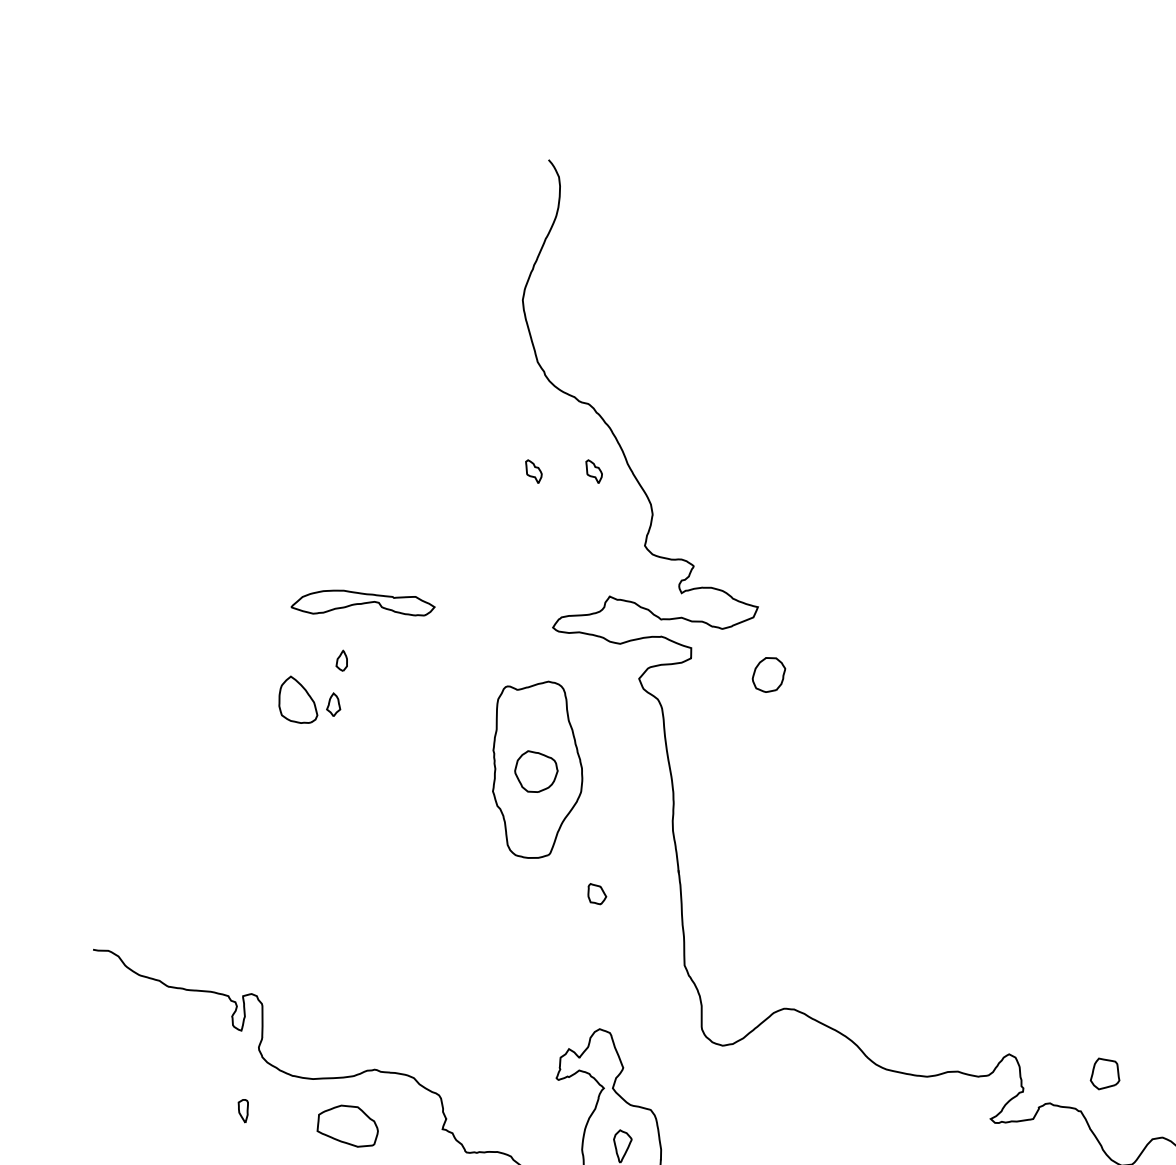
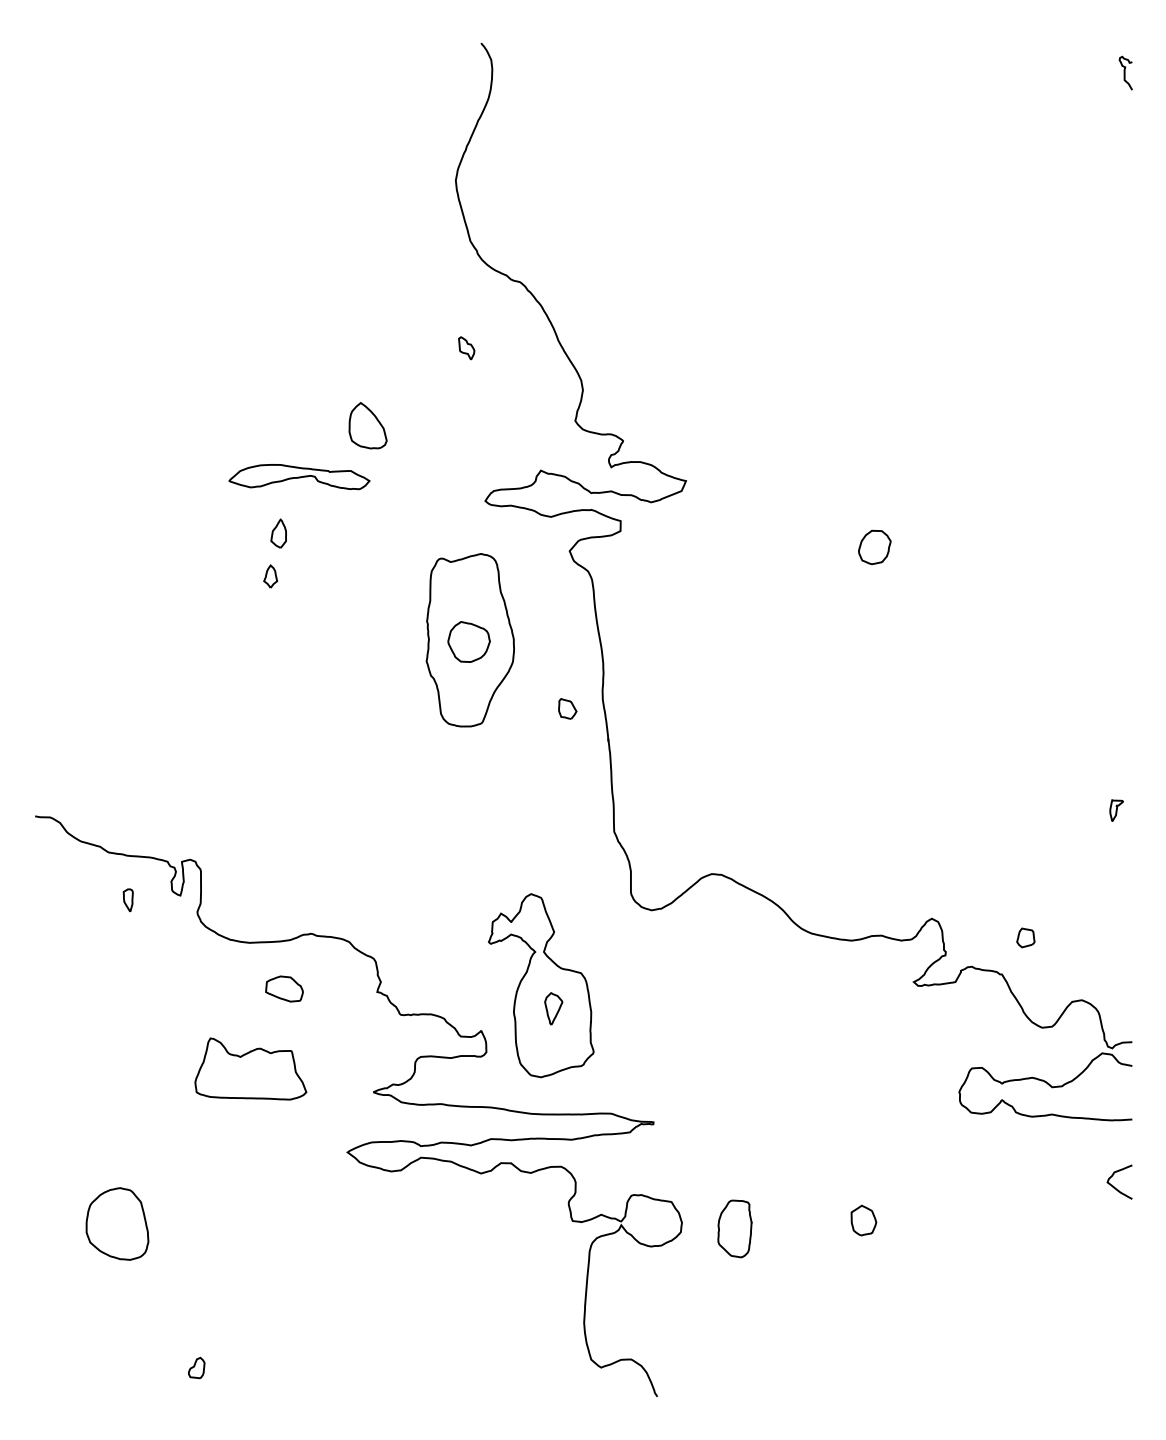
part: (593, 471) -> (525, 348), removed
part: (341, 660) -> (278, 533), size x1.43
part: (768, 674) -> (874, 546), moved
part: (297, 699) -> (367, 425), moved
part: (597, 893) -> (567, 708), moved
part: (1104, 1073) -> (1025, 937), size x0.62
part: (242, 1111) -> (127, 900), moved
part: (347, 1125) -> (284, 988), size x0.62

